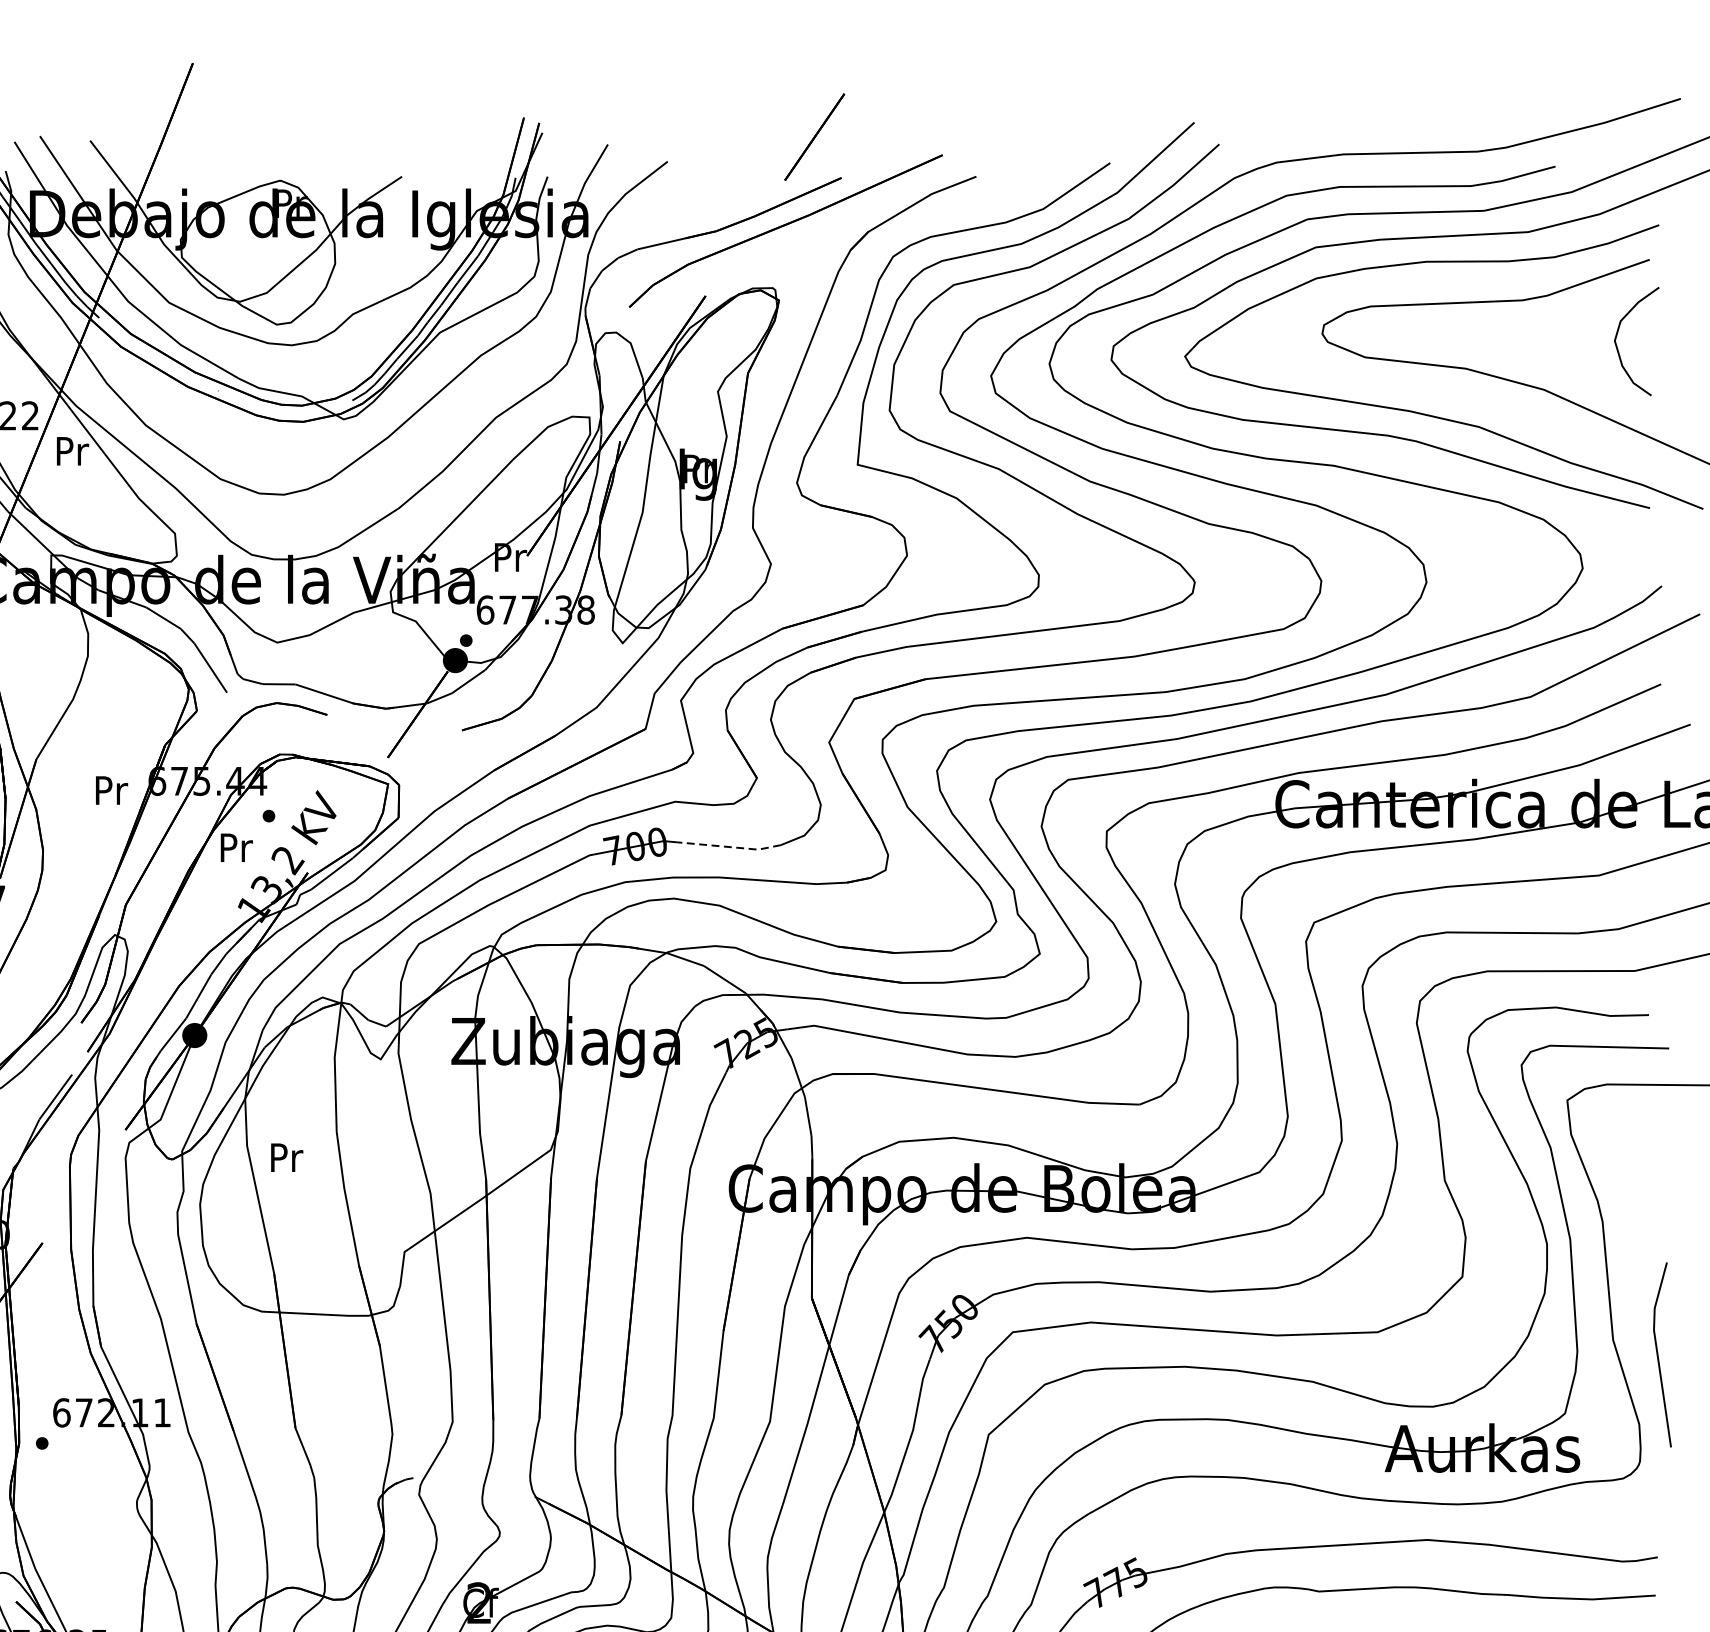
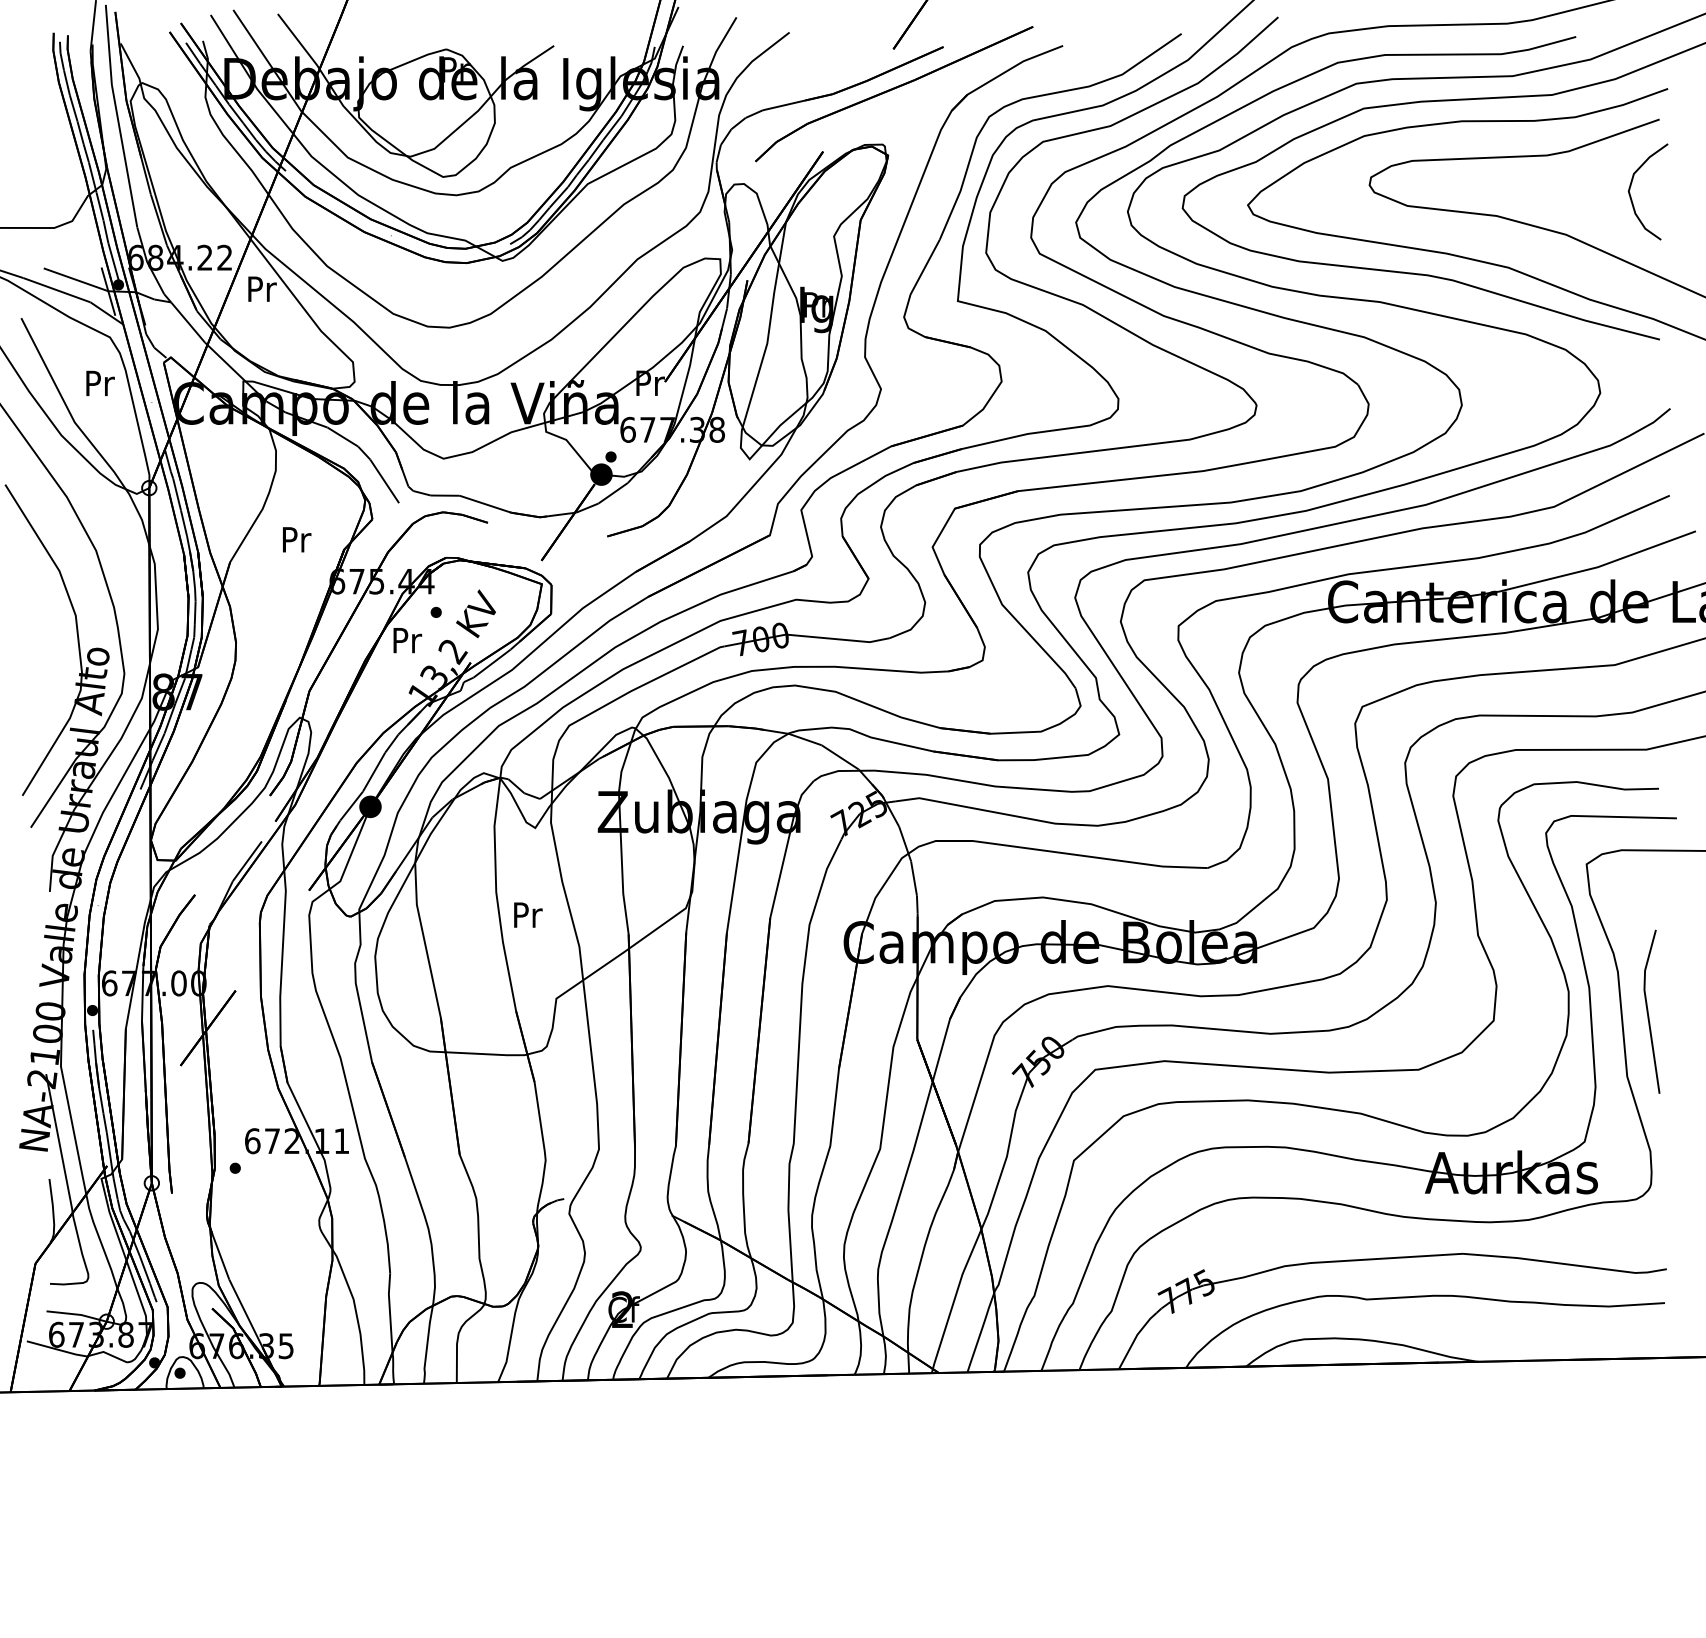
text: (112, 790) -> (297, 539), moved
line: (729, 846) -> (844, 639), dashed -> solid
text: (287, 1157) -> (528, 914), moved
line: (1658, 1354) -> (1648, 1011), moved

